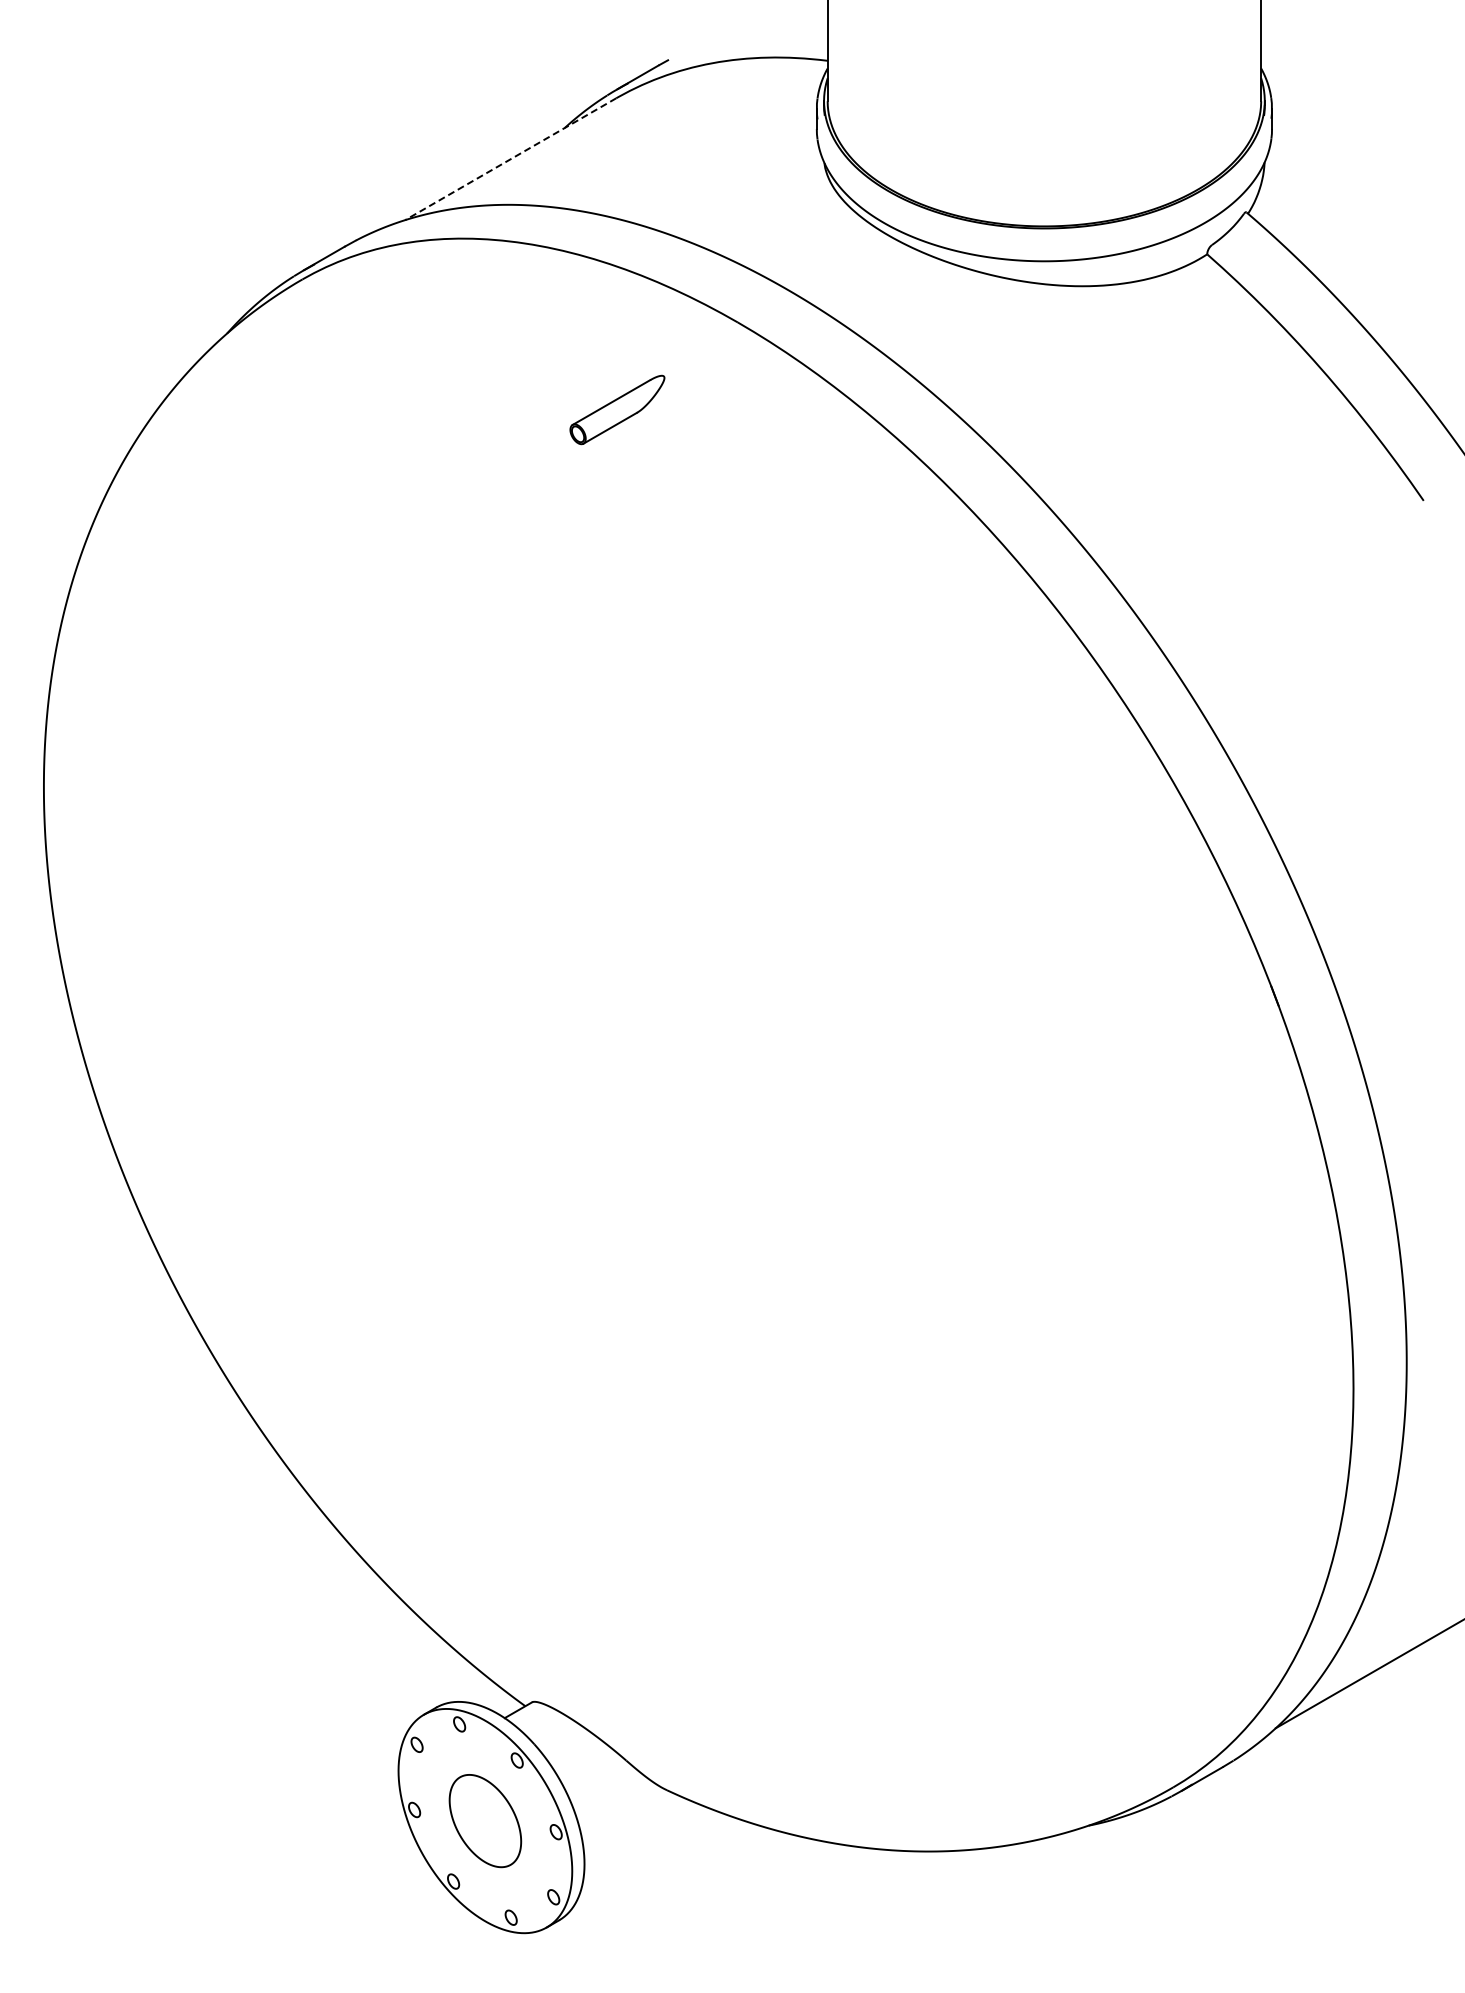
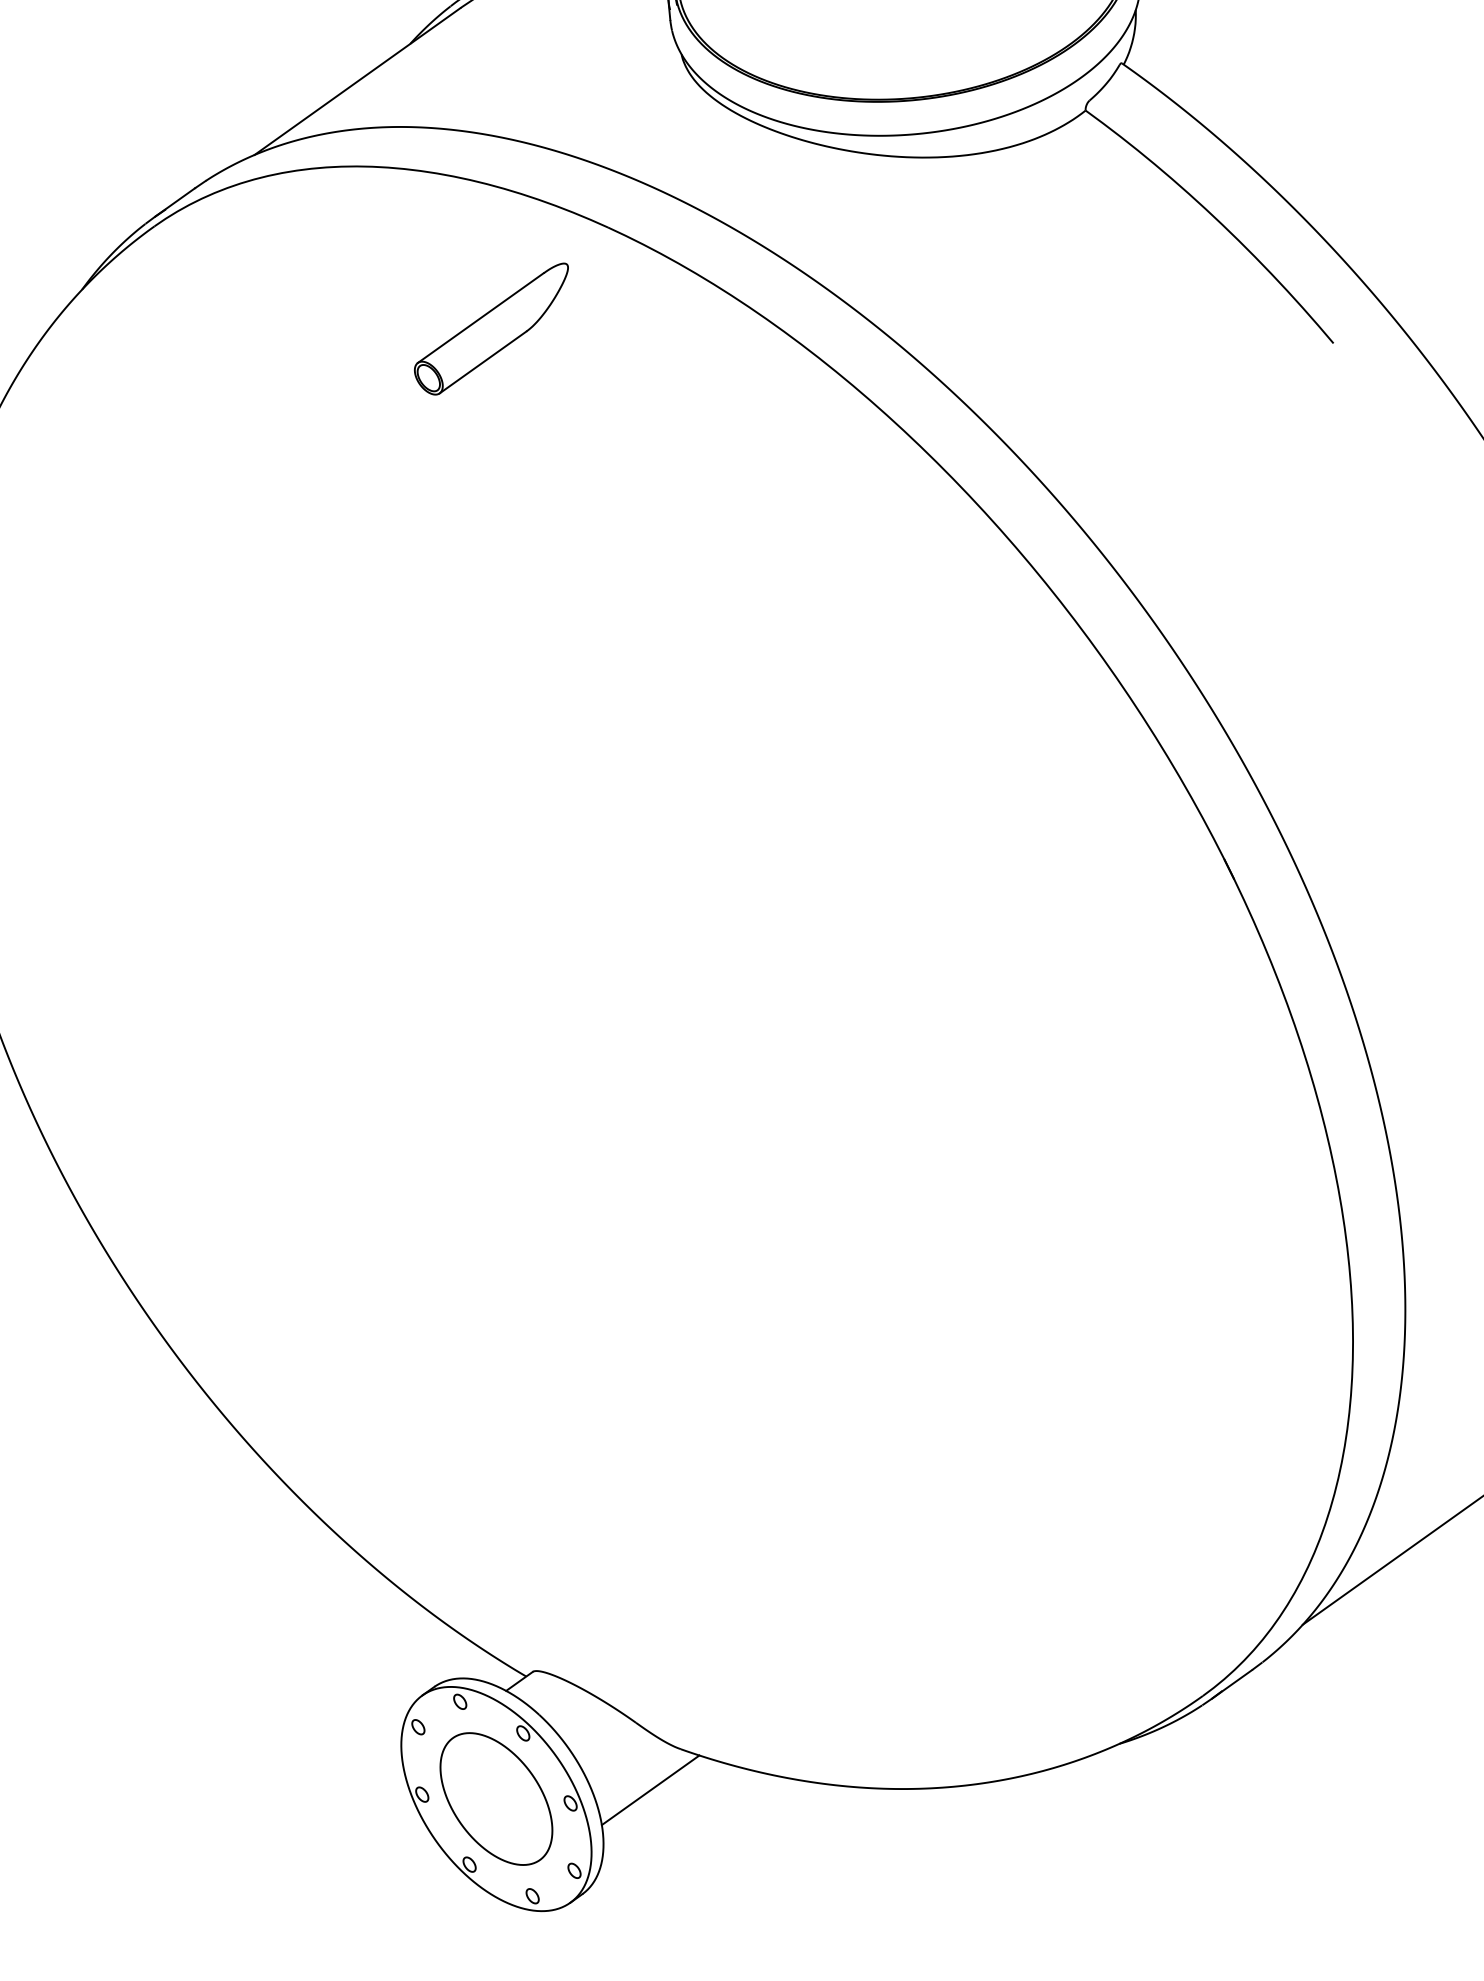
line: (510, 159) -> (357, 81), dashed -> solid
part: (617, 409) -> (492, 329), size x1.67
part: (485, 1820) -> (496, 1798), size x1.43
line: (634, 1826) -> (650, 1789), added

